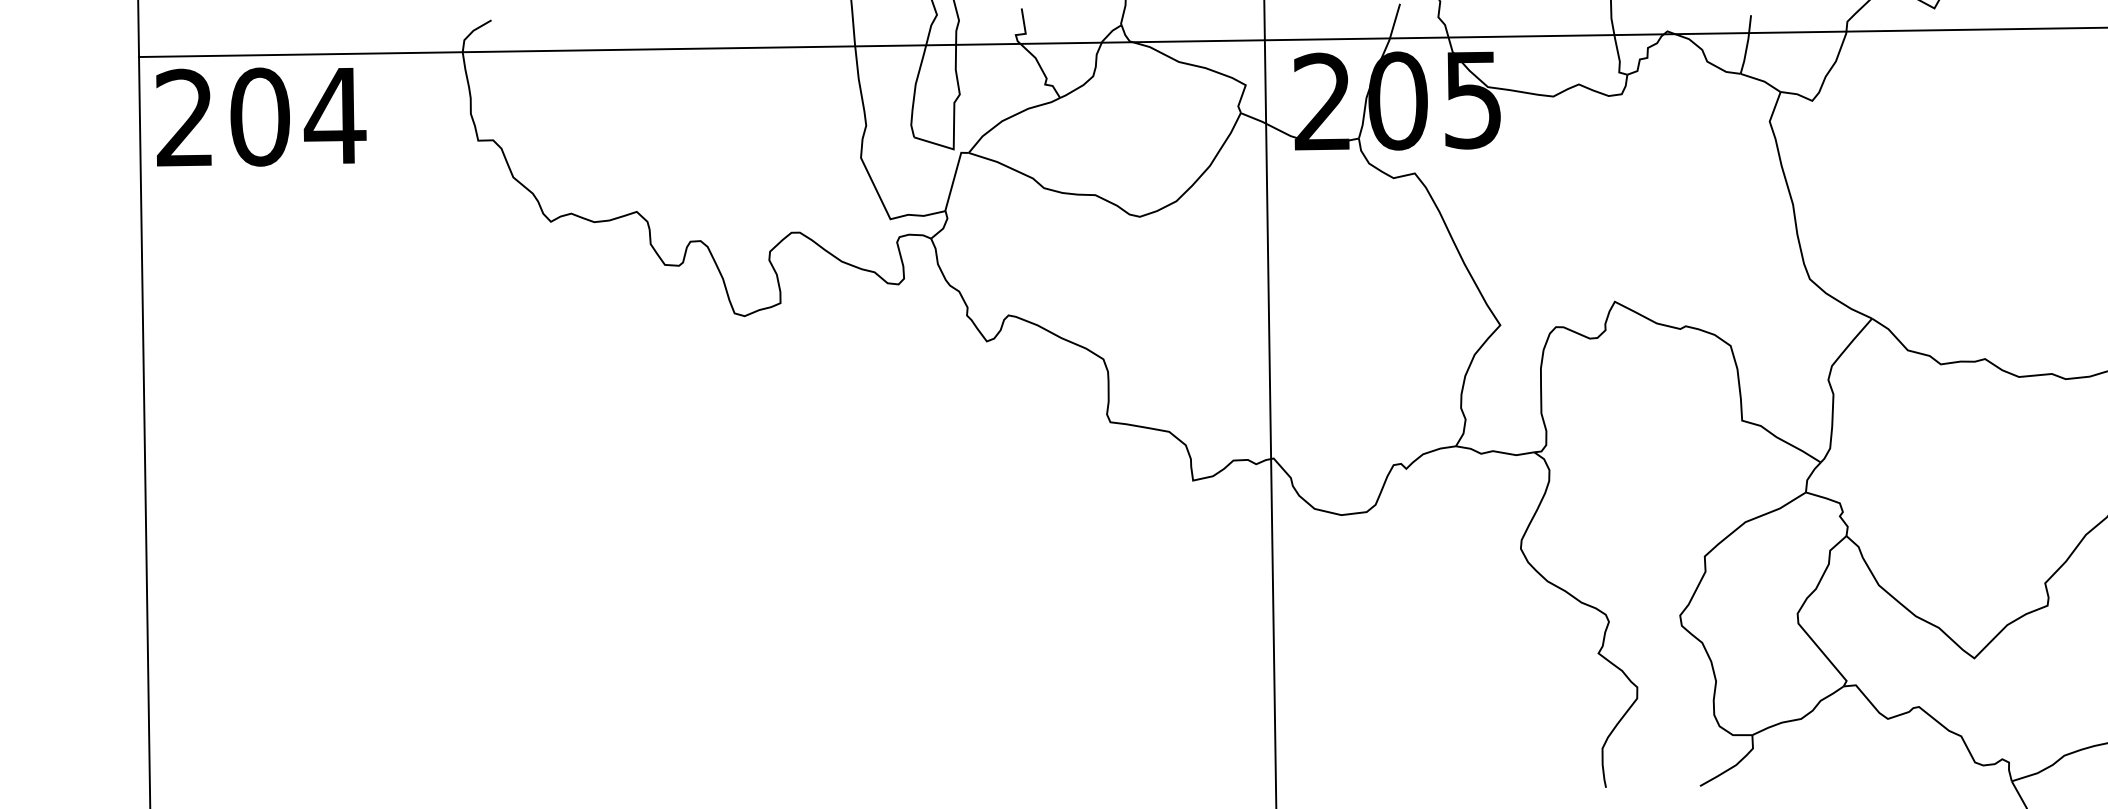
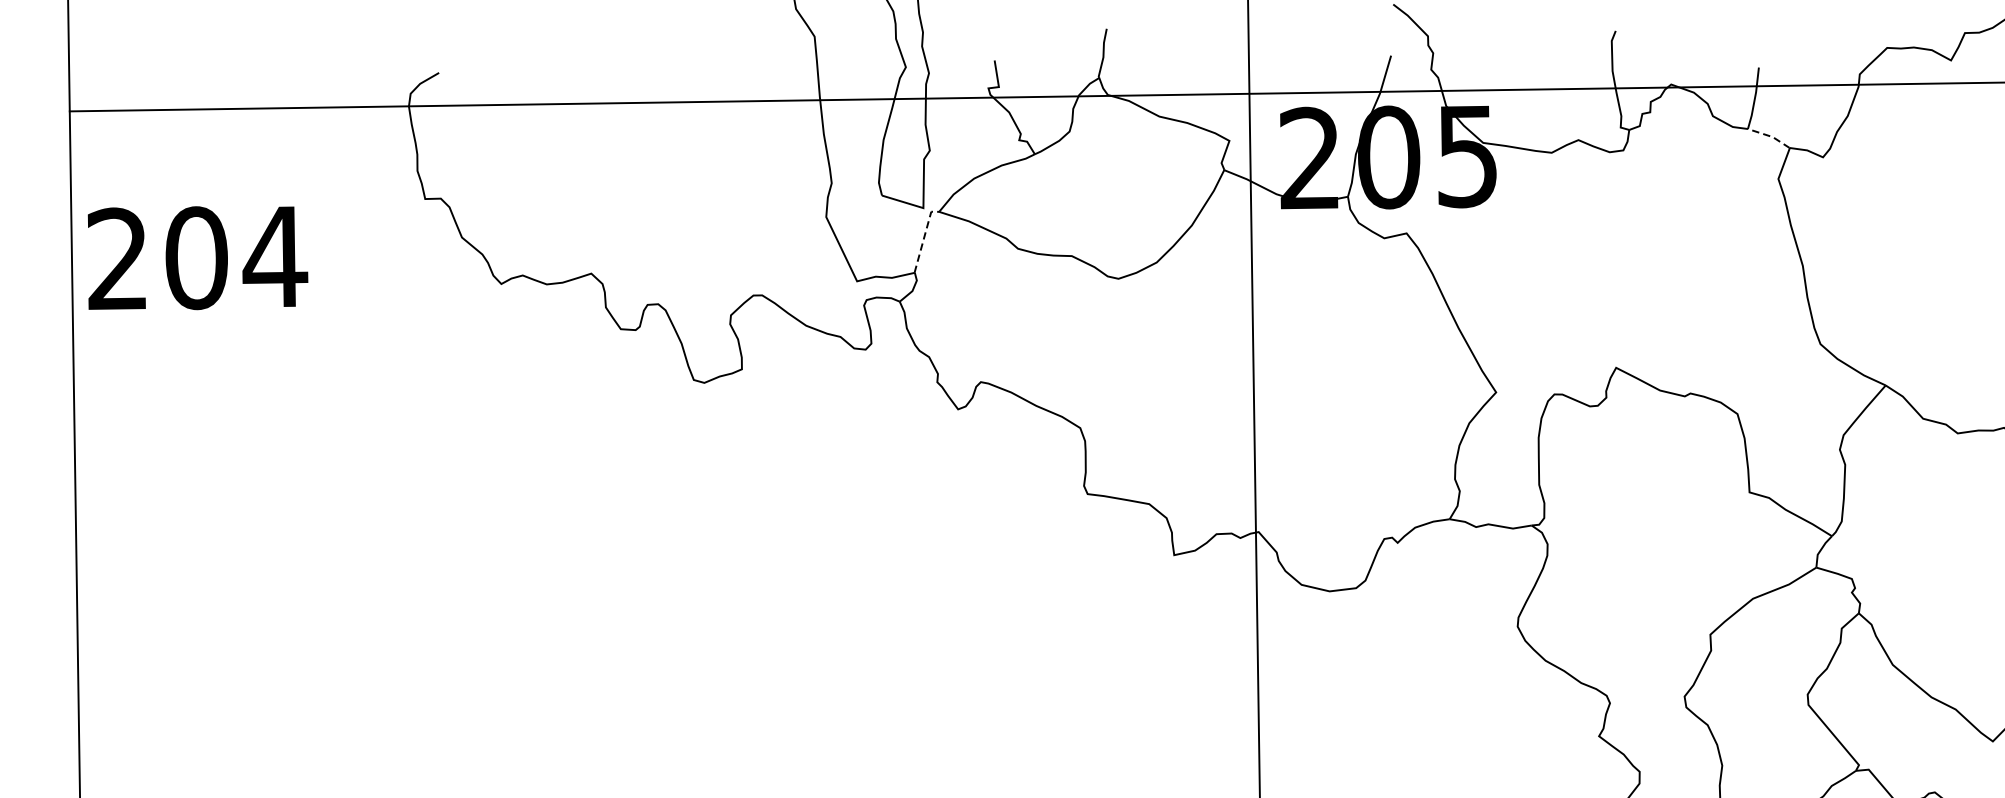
line: (1762, 81) -> (1770, 137), solid -> dashed
text: (261, 116) -> (198, 257), moved
line: (954, 177) -> (924, 237), solid -> dashed

